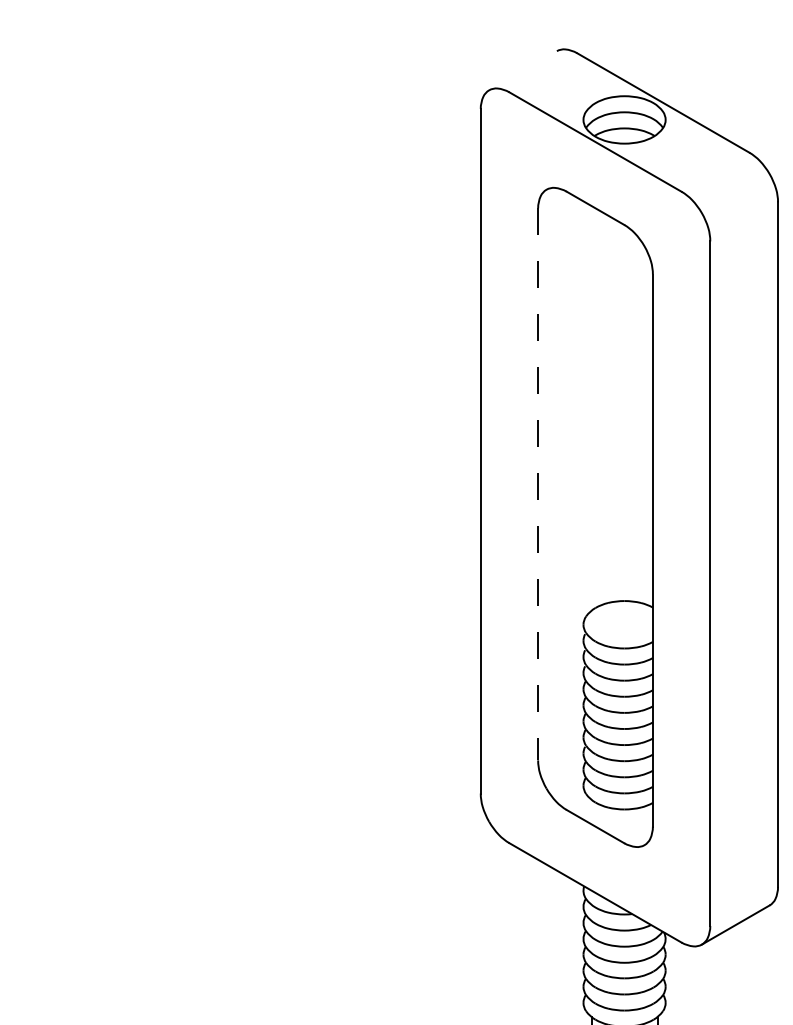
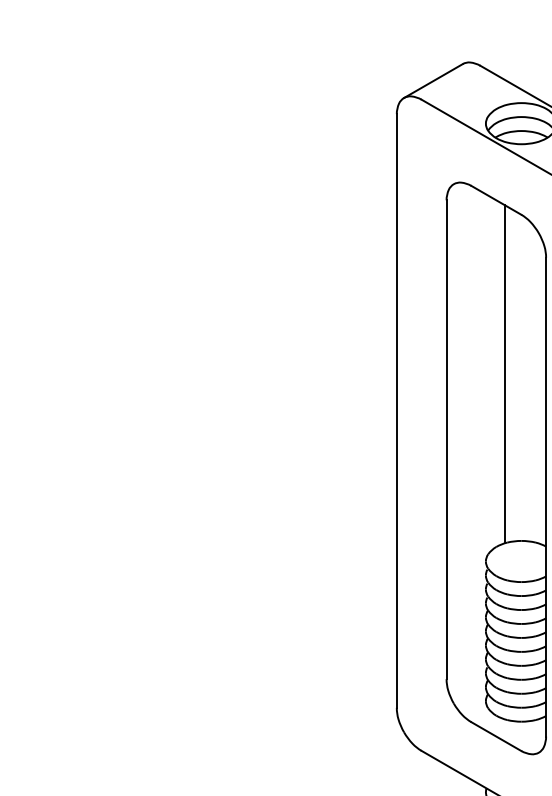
line: (522, 70) -> (433, 80), added
line: (605, 408) -> (505, 373), added
line: (538, 484) -> (446, 439), dashed -> solid

